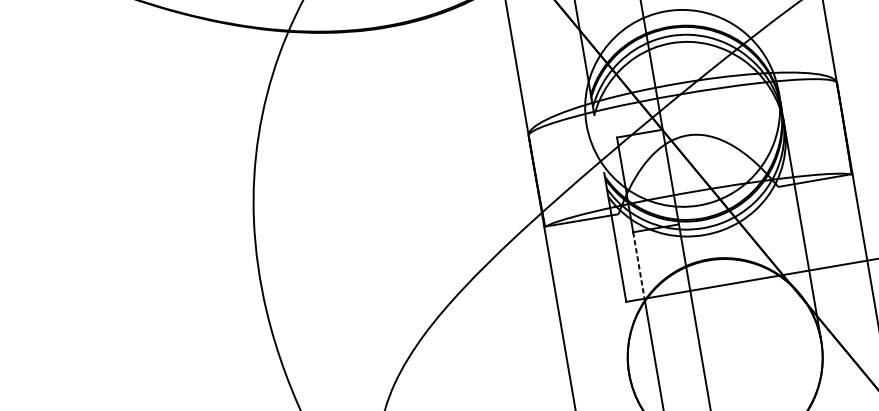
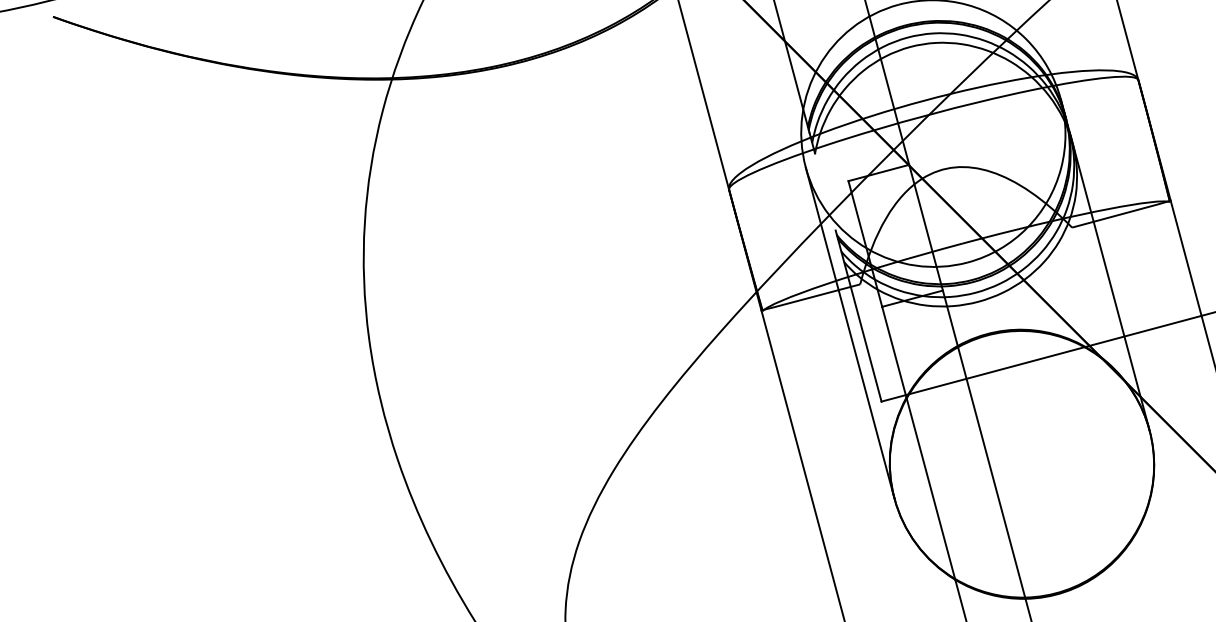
line: (607, 248) -> (849, 332), added
line: (639, 266) -> (894, 352), dashed -> solid

